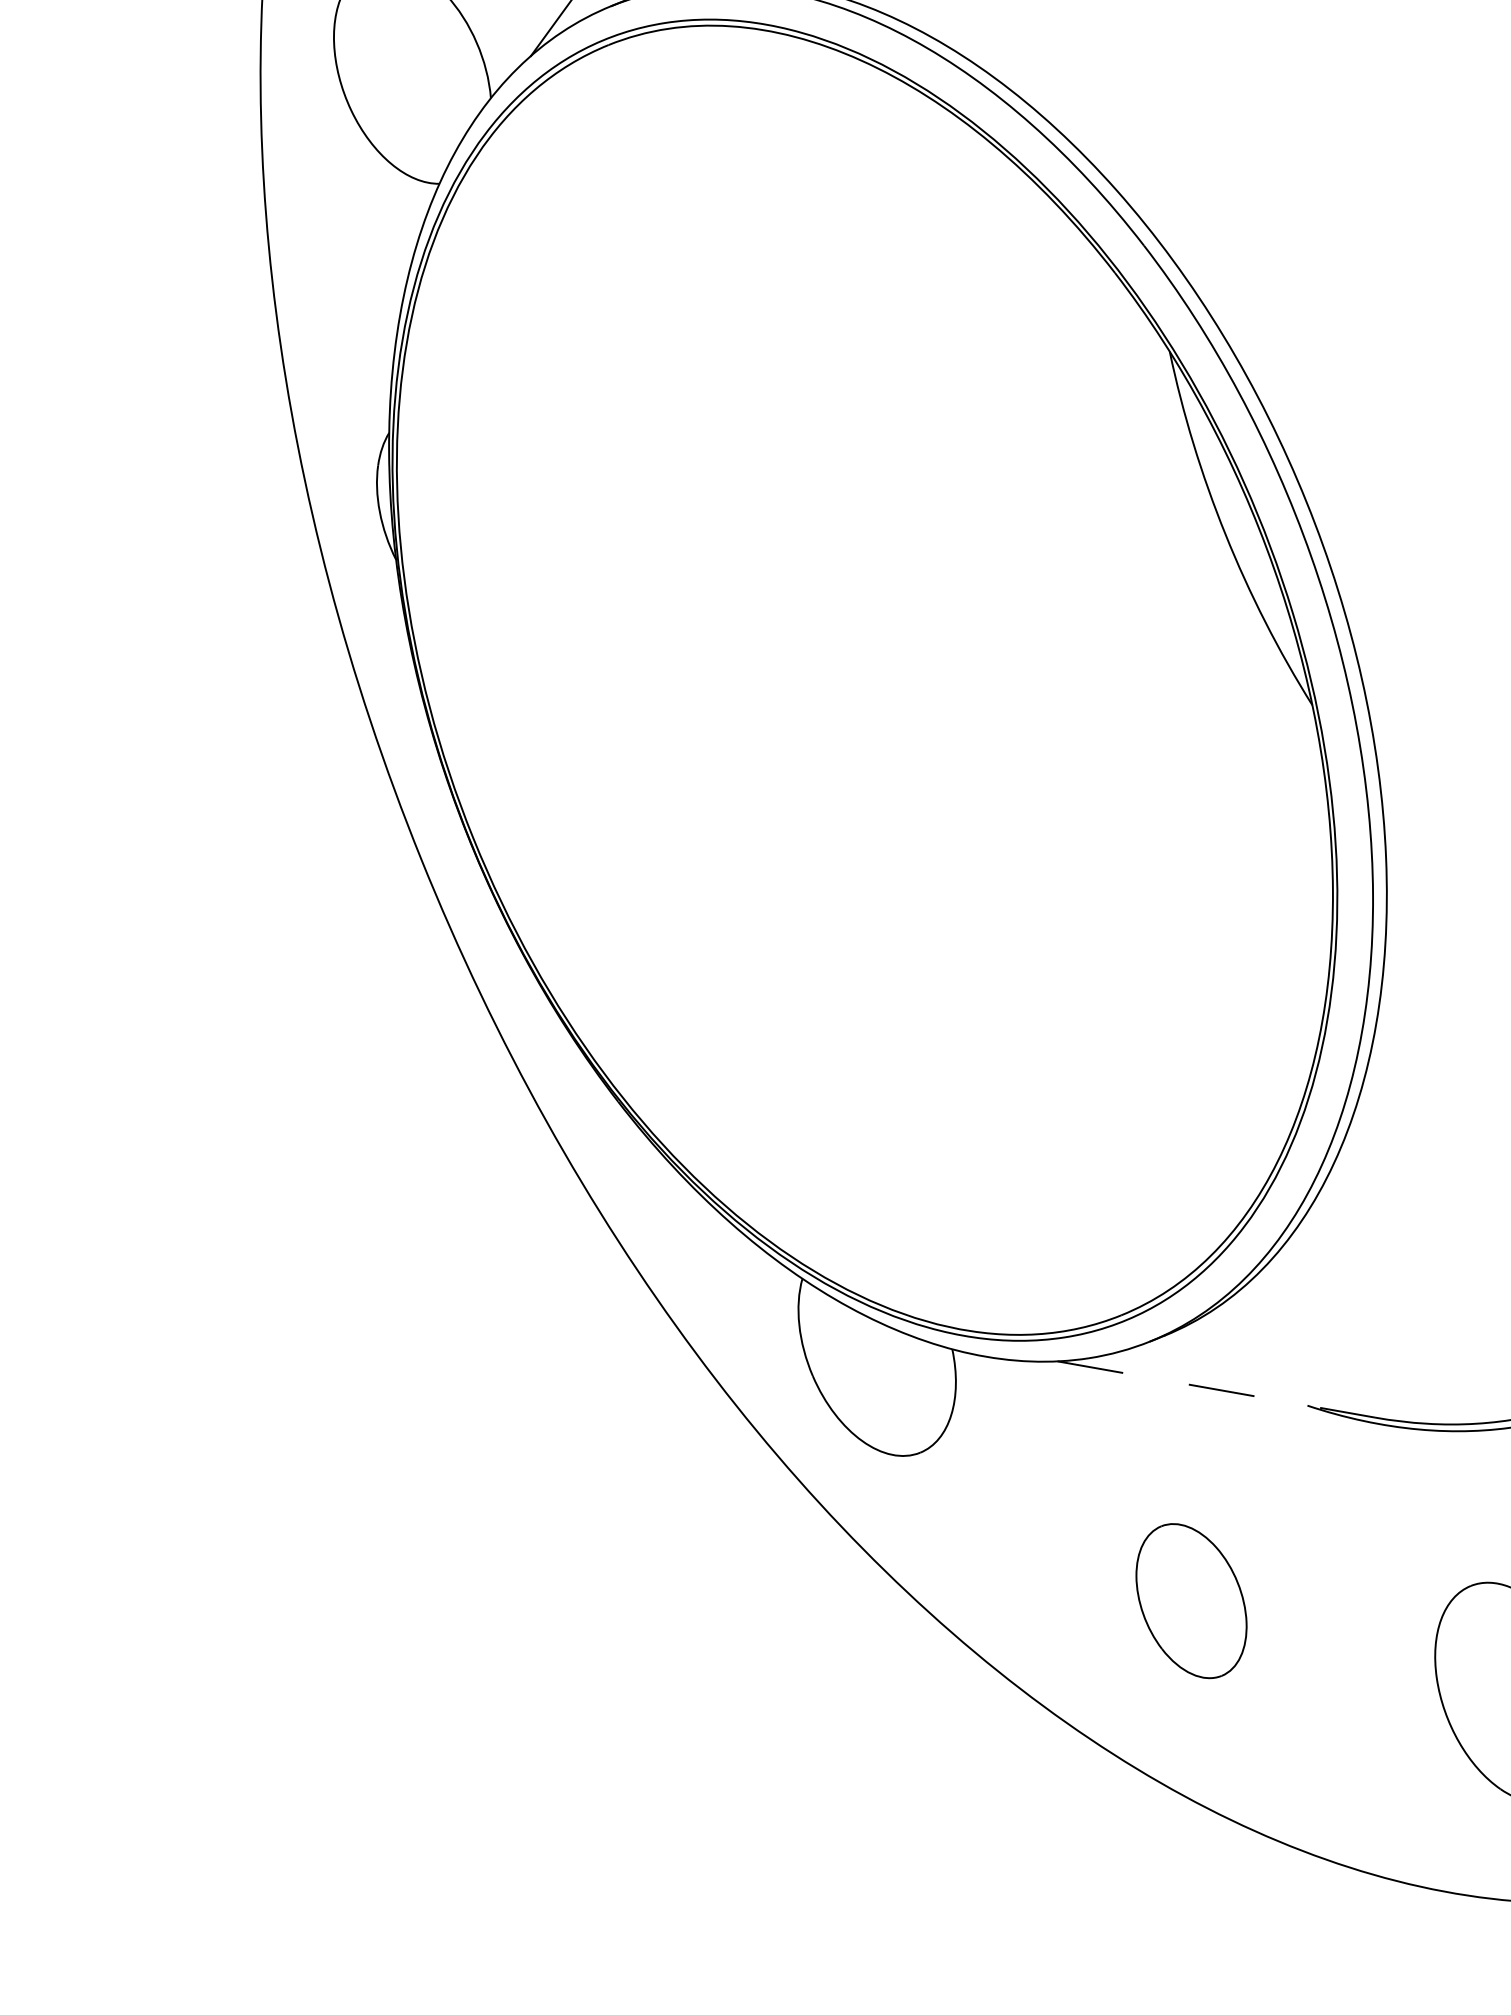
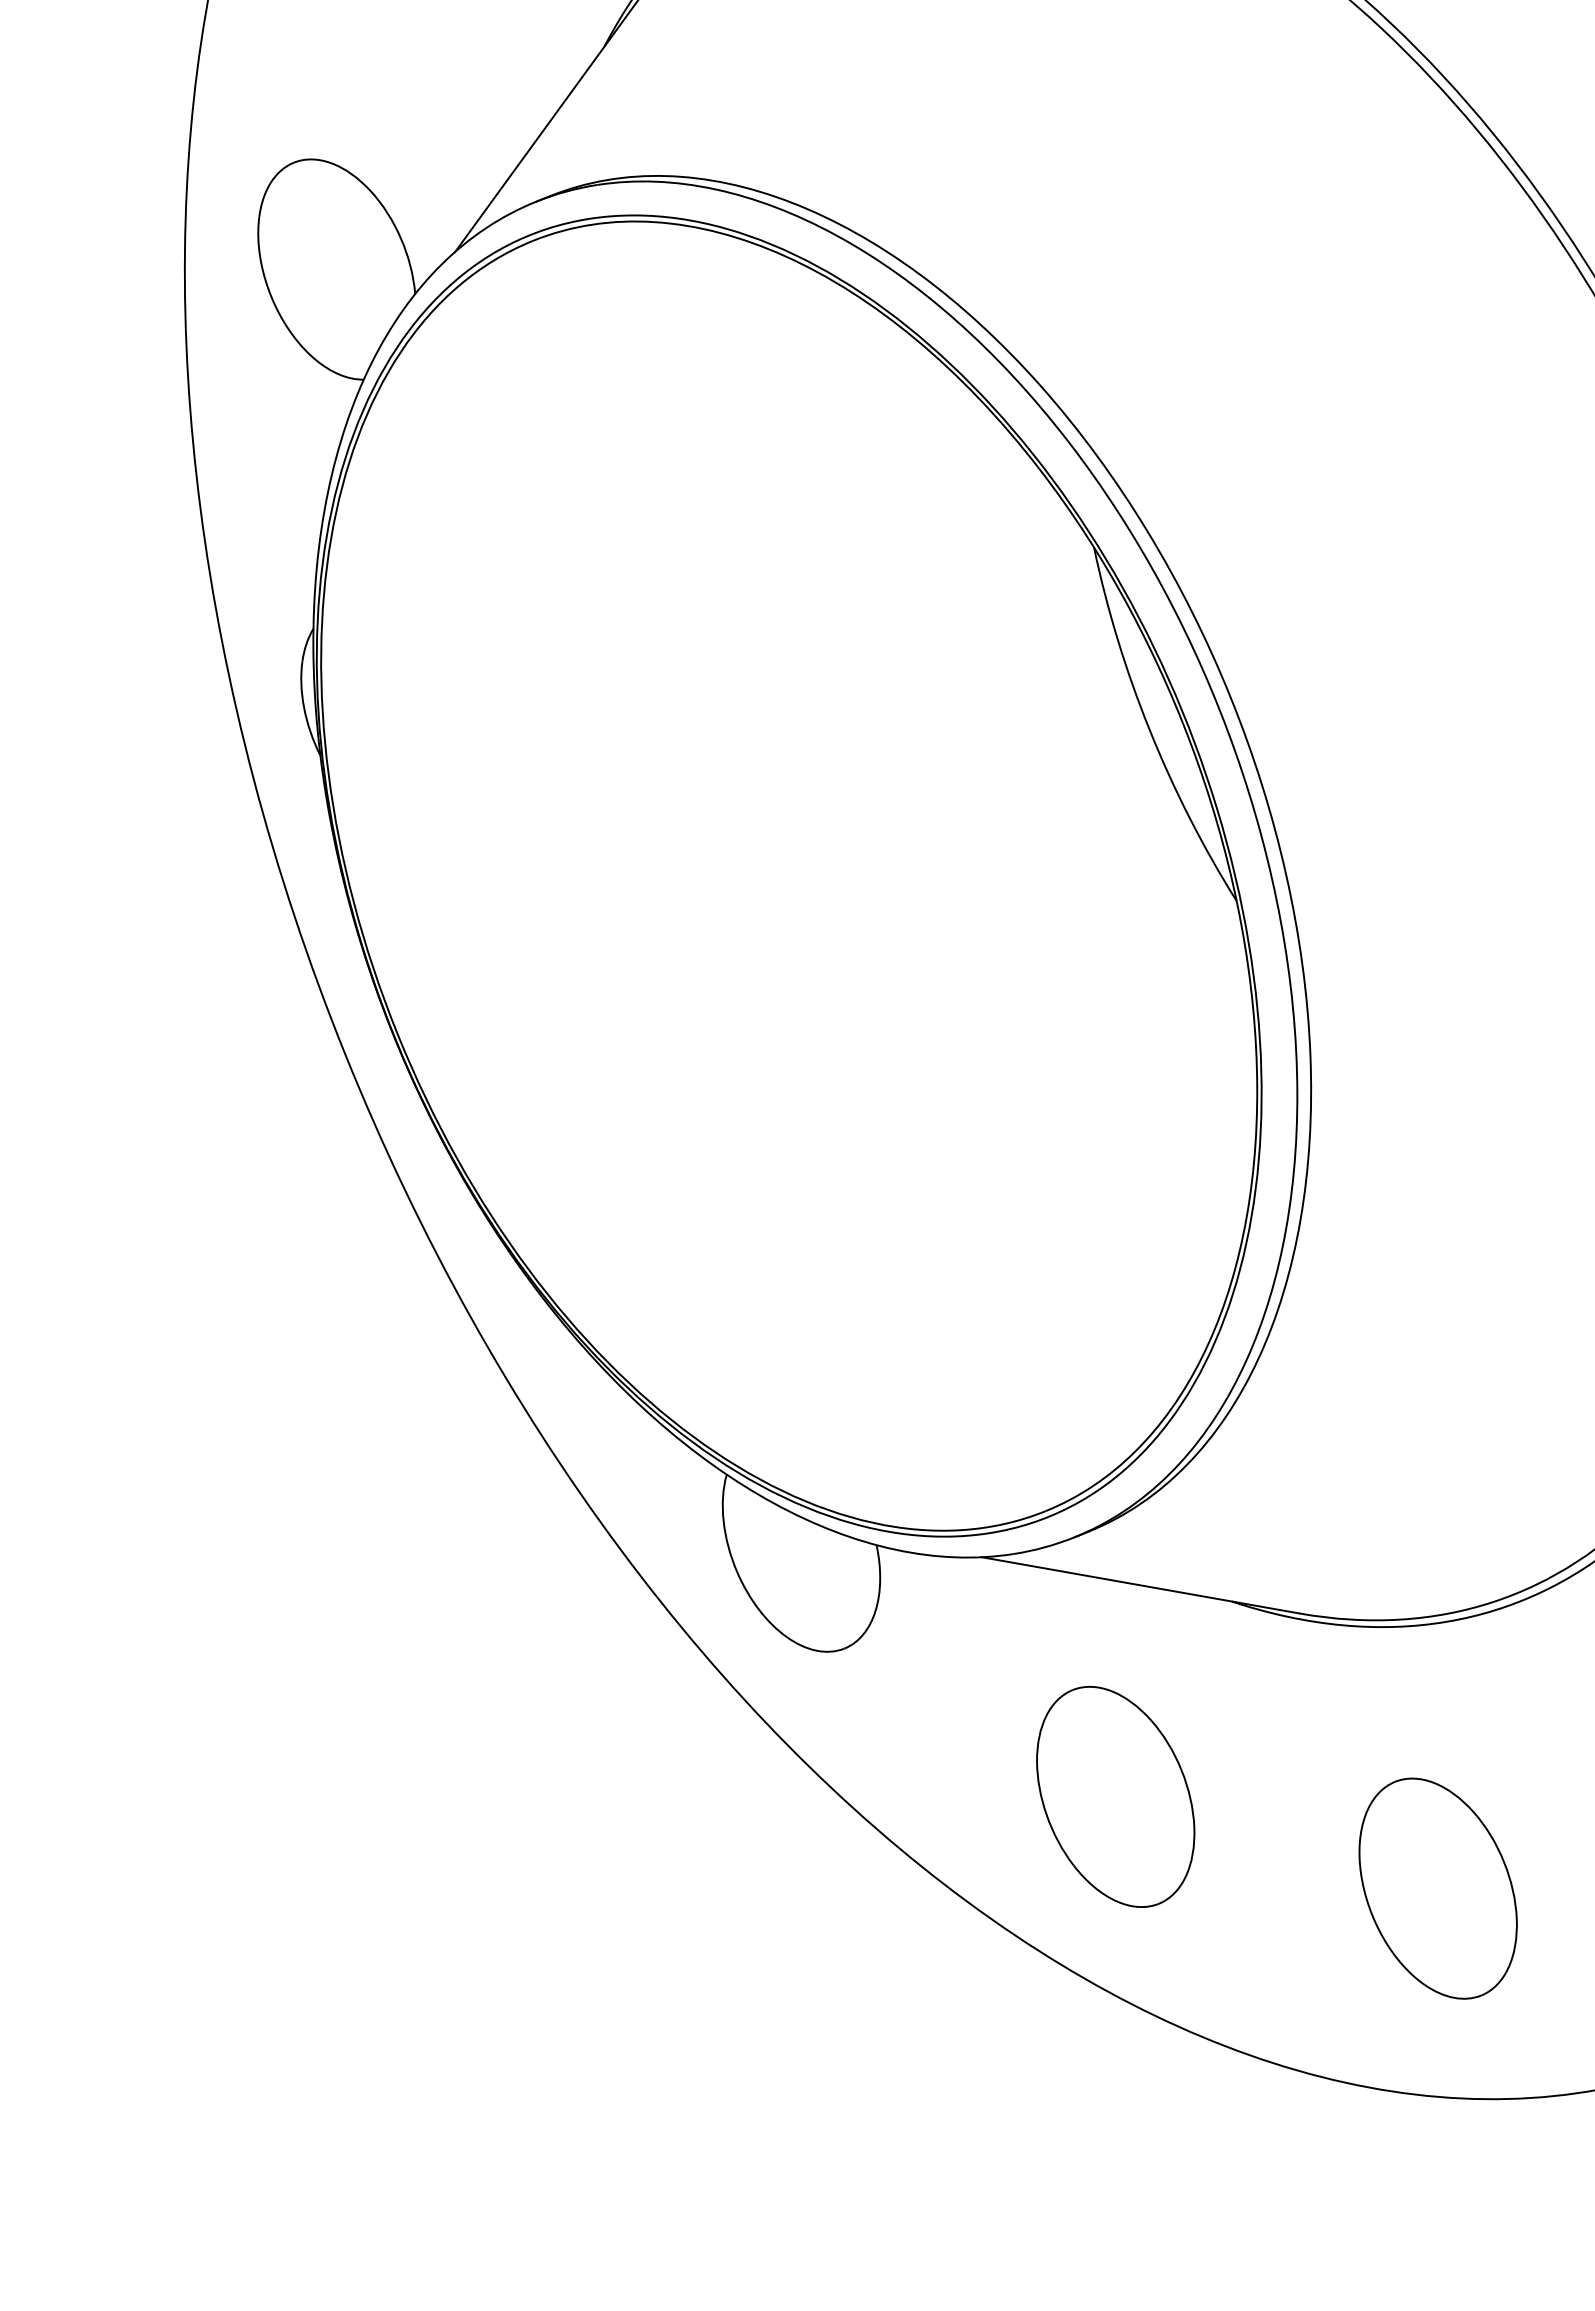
line: (1217, 1389) -> (1141, 1585), dashed -> solid
part: (1191, 1600) -> (1115, 1796), size x1.43

